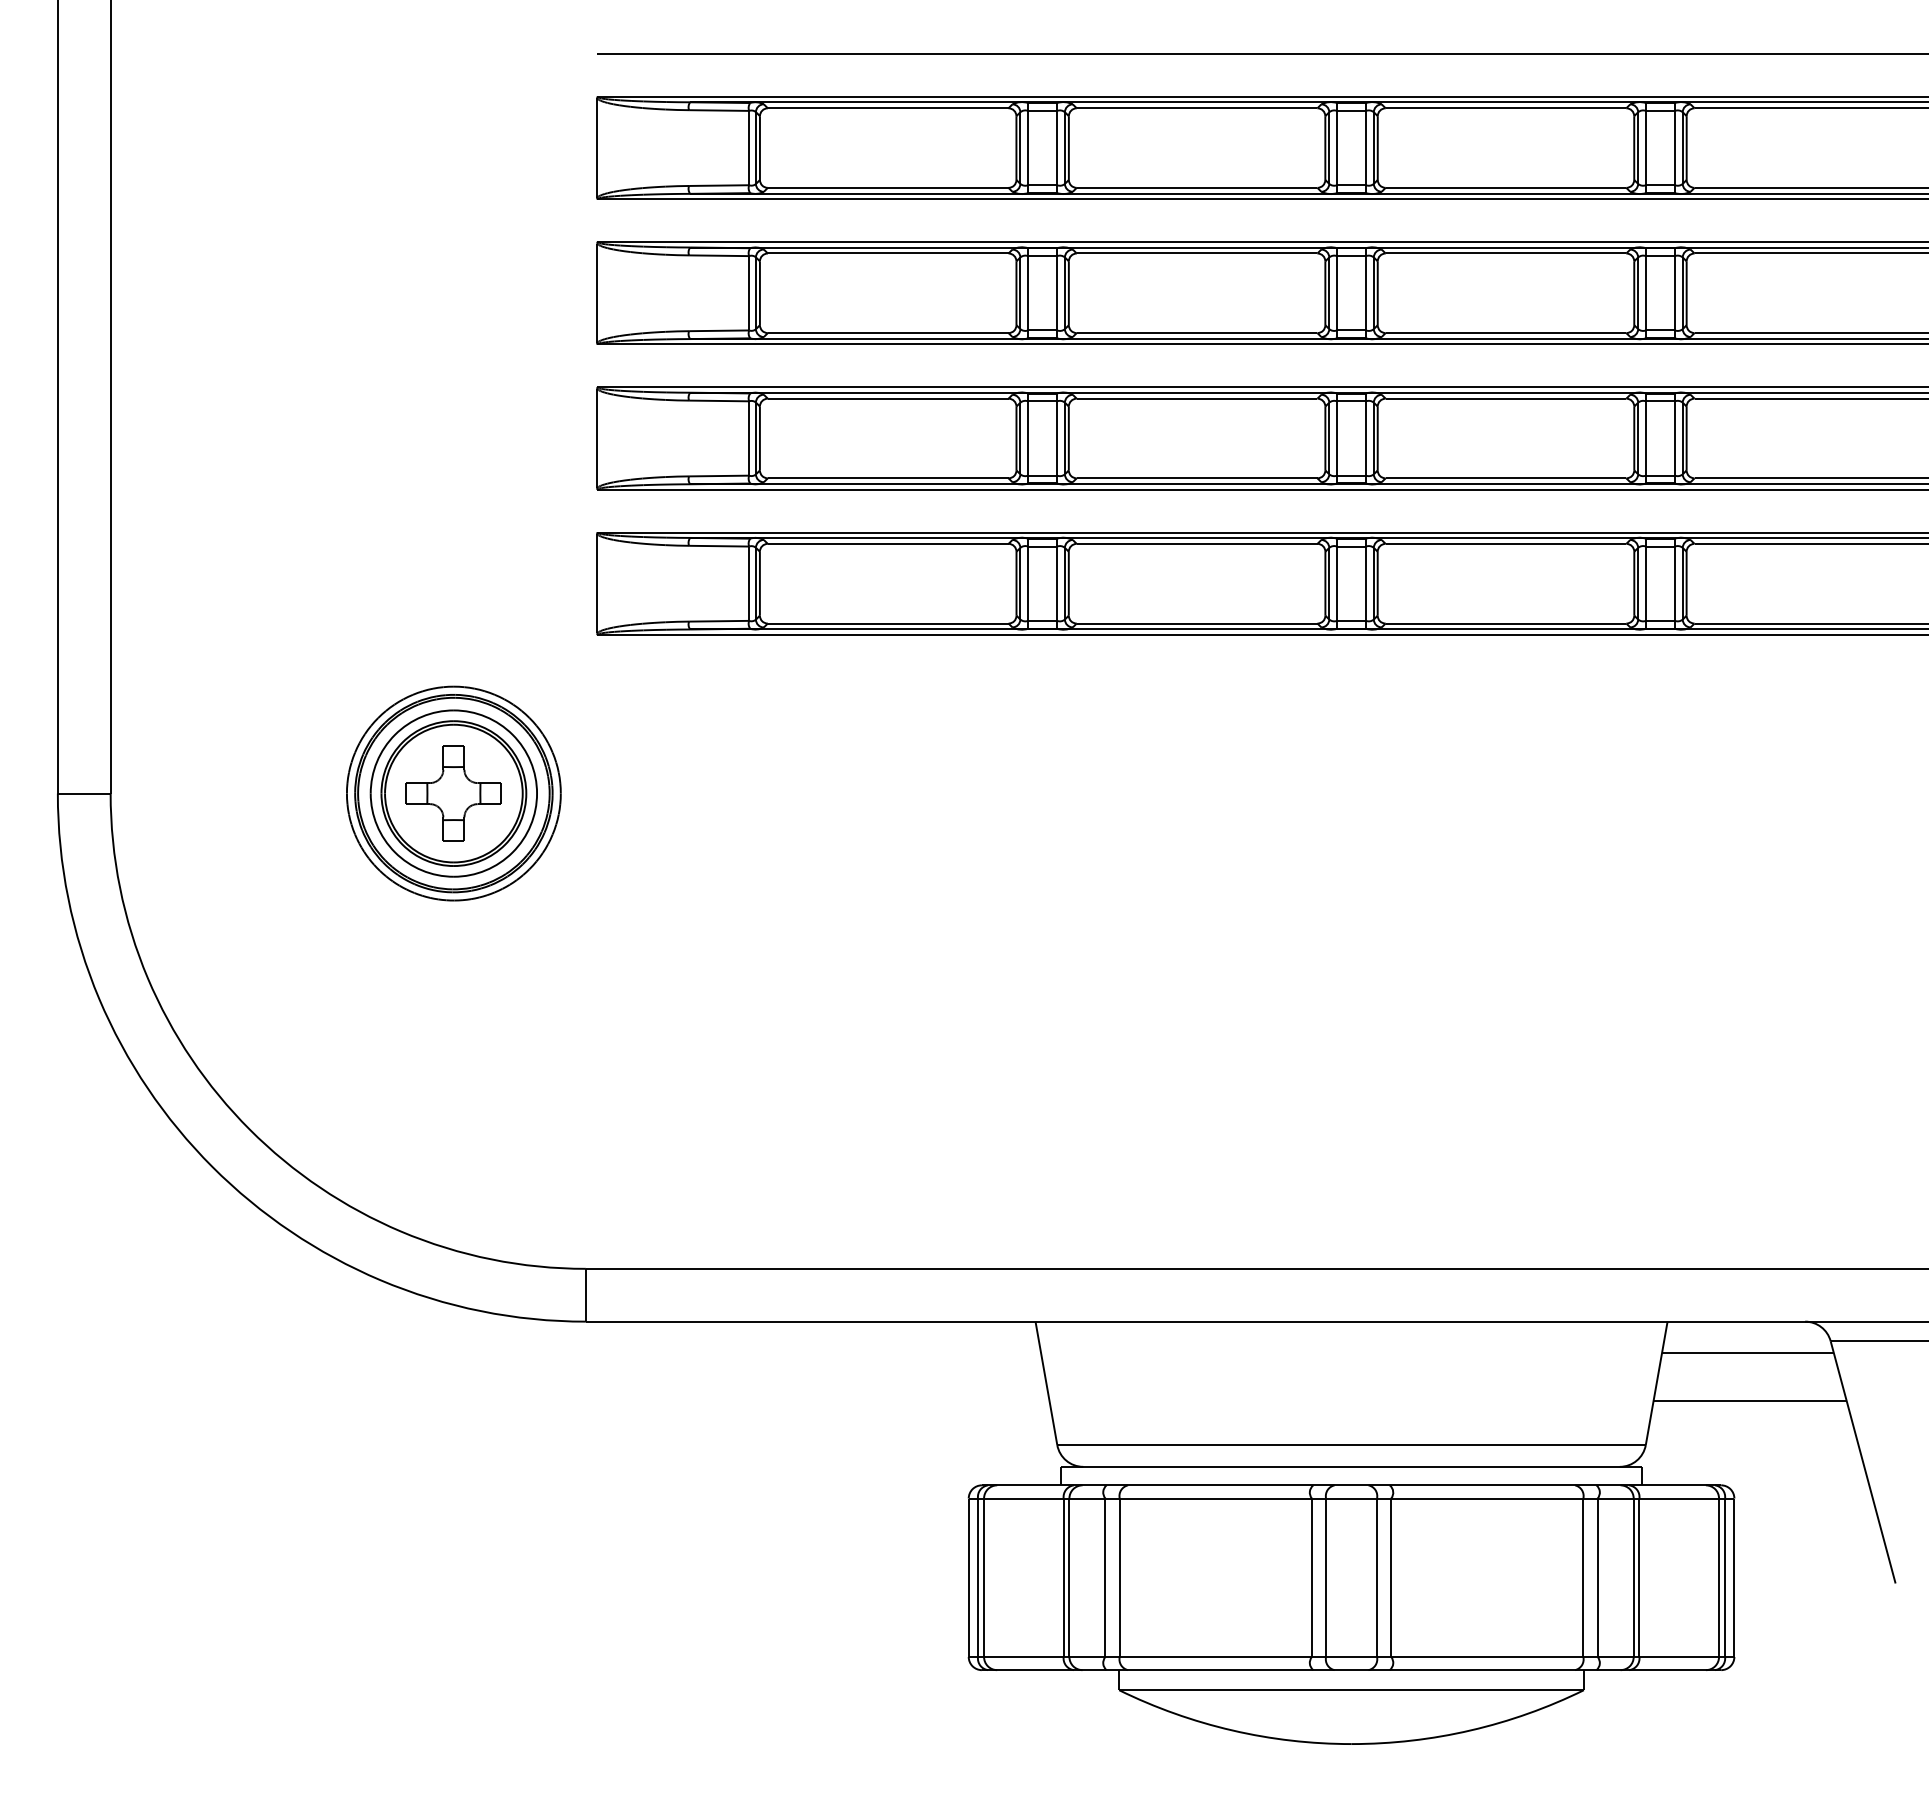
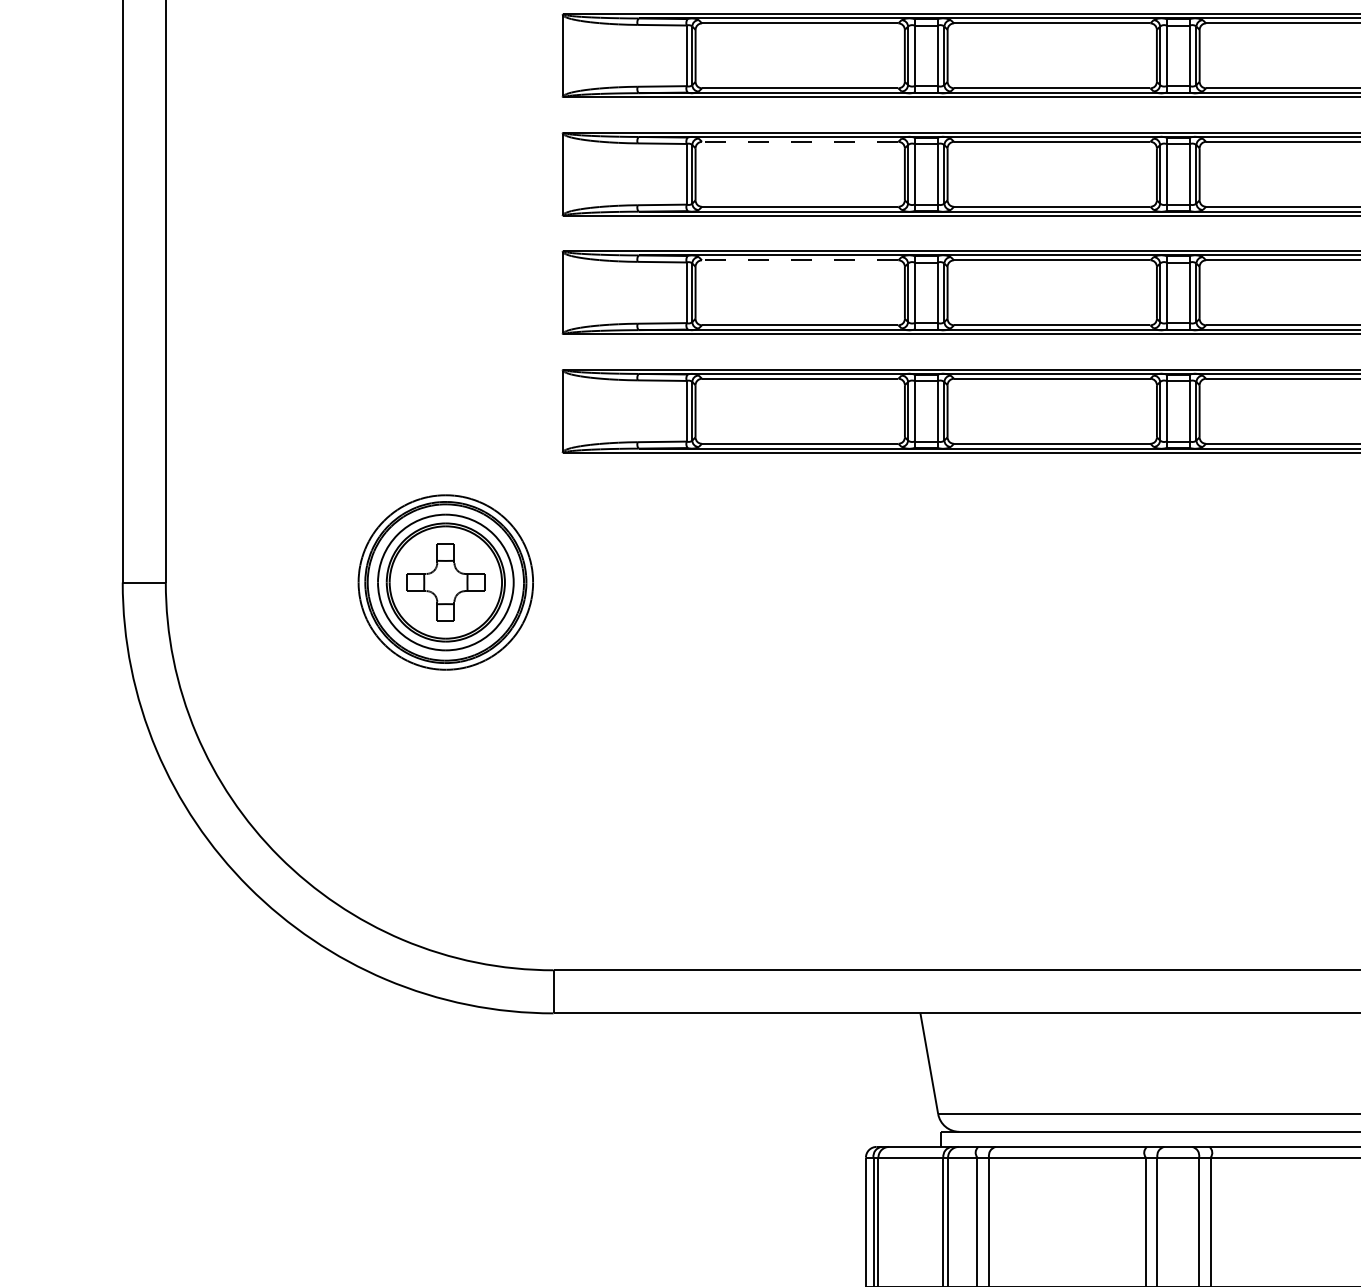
line: (887, 253) -> (799, 141), solid -> dashed
line: (887, 398) -> (799, 260), solid -> dashed

